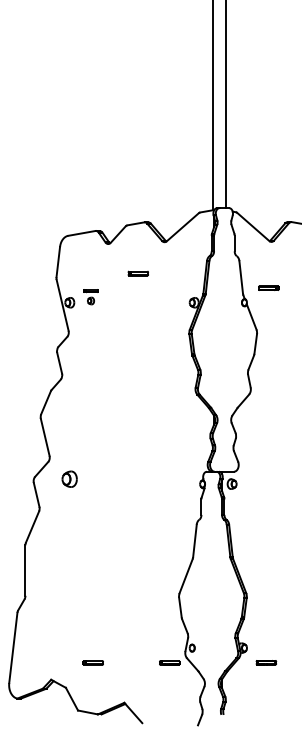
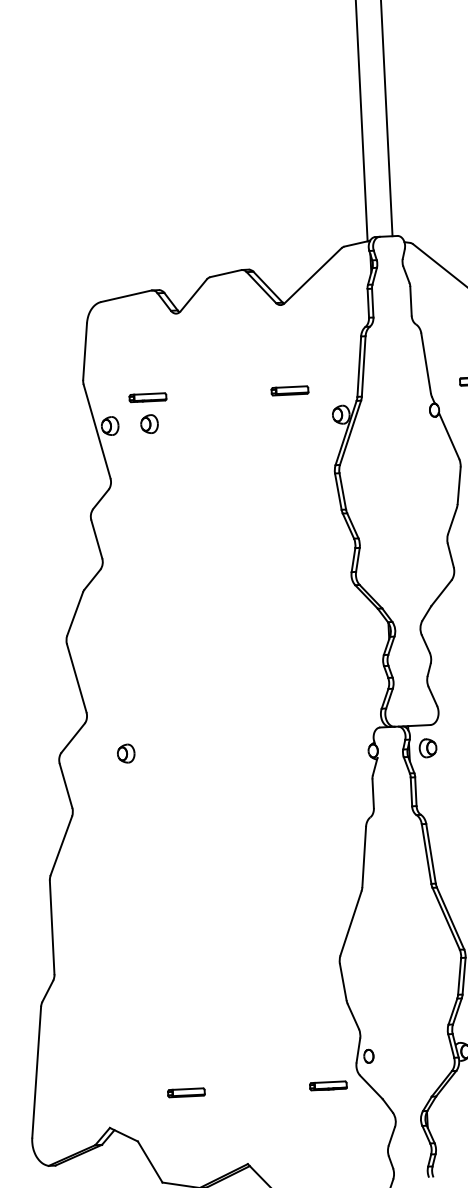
part: (137, 273) -> (288, 390), moved
part: (90, 296) -> (148, 412), size x1.43
part: (69, 478) -> (125, 752), size x0.62

